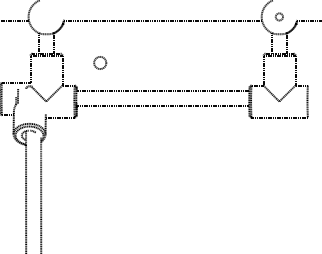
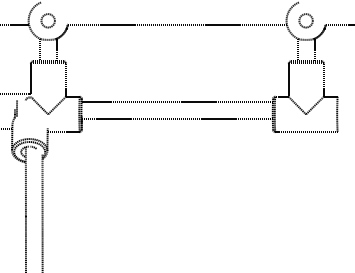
circle: (279, 16) -> (306, 20), size x1.67
circle: (100, 62) -> (48, 20), moved

